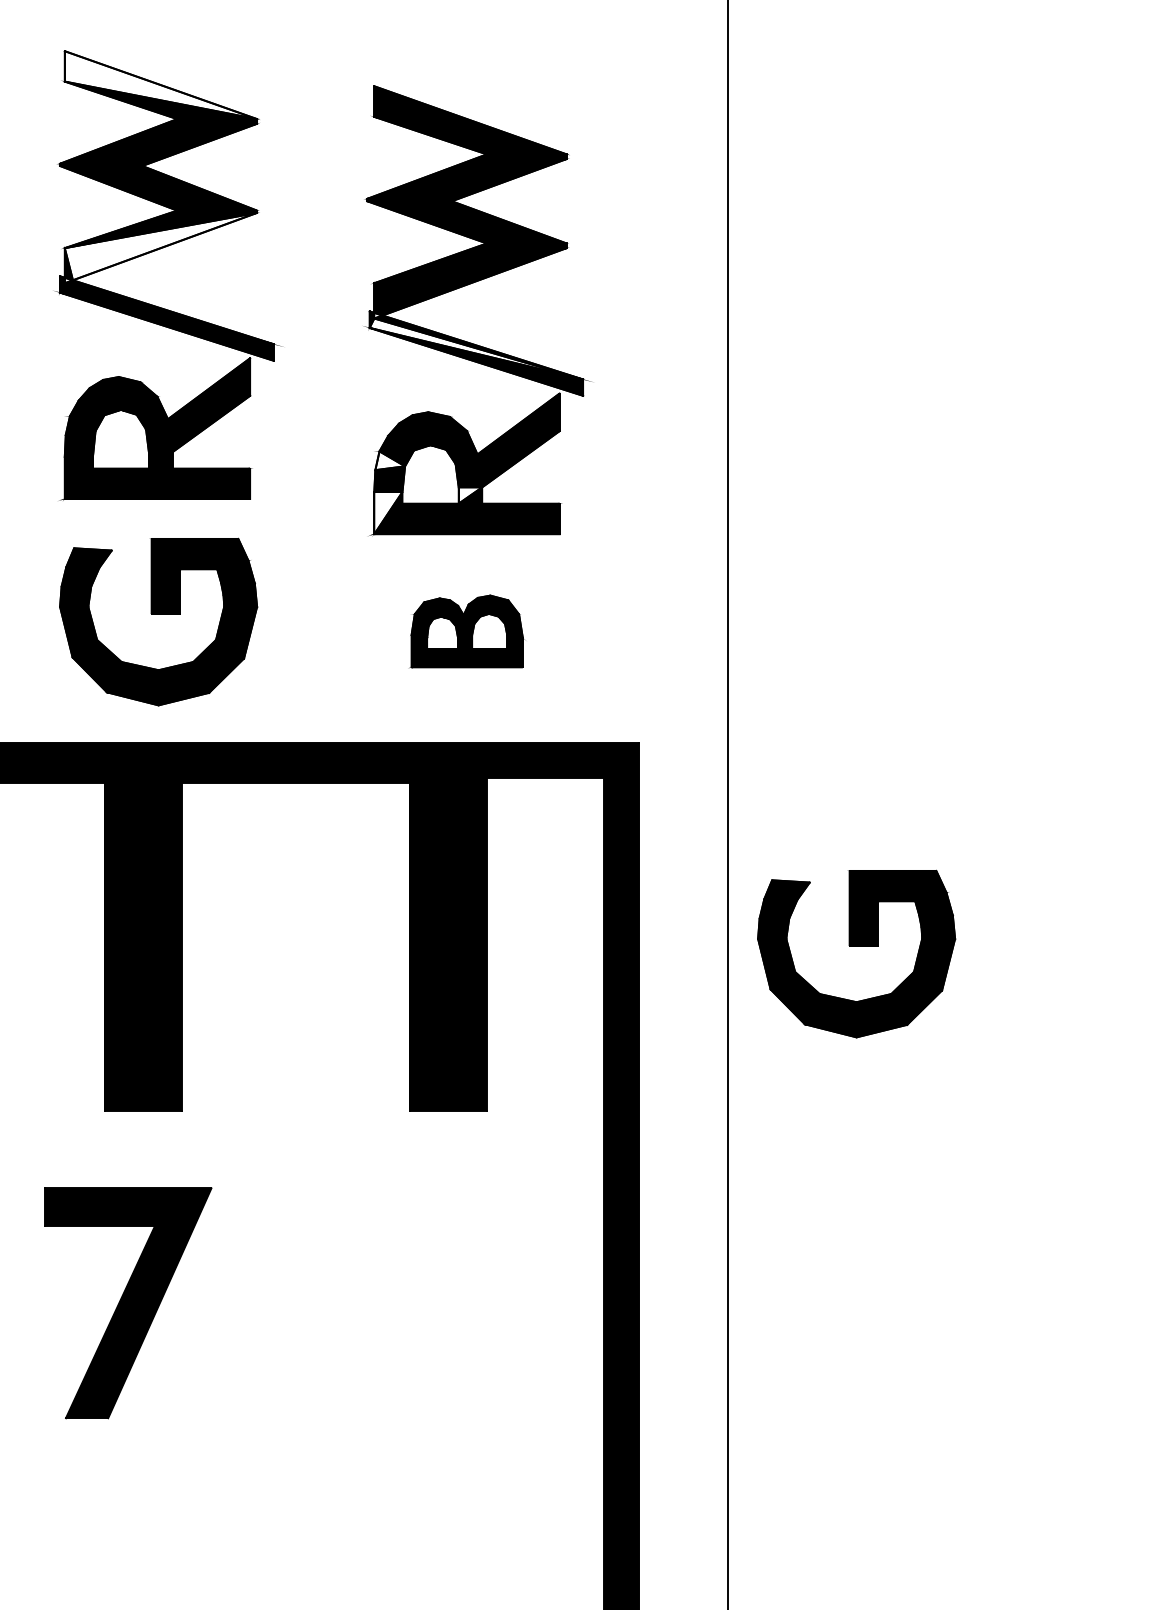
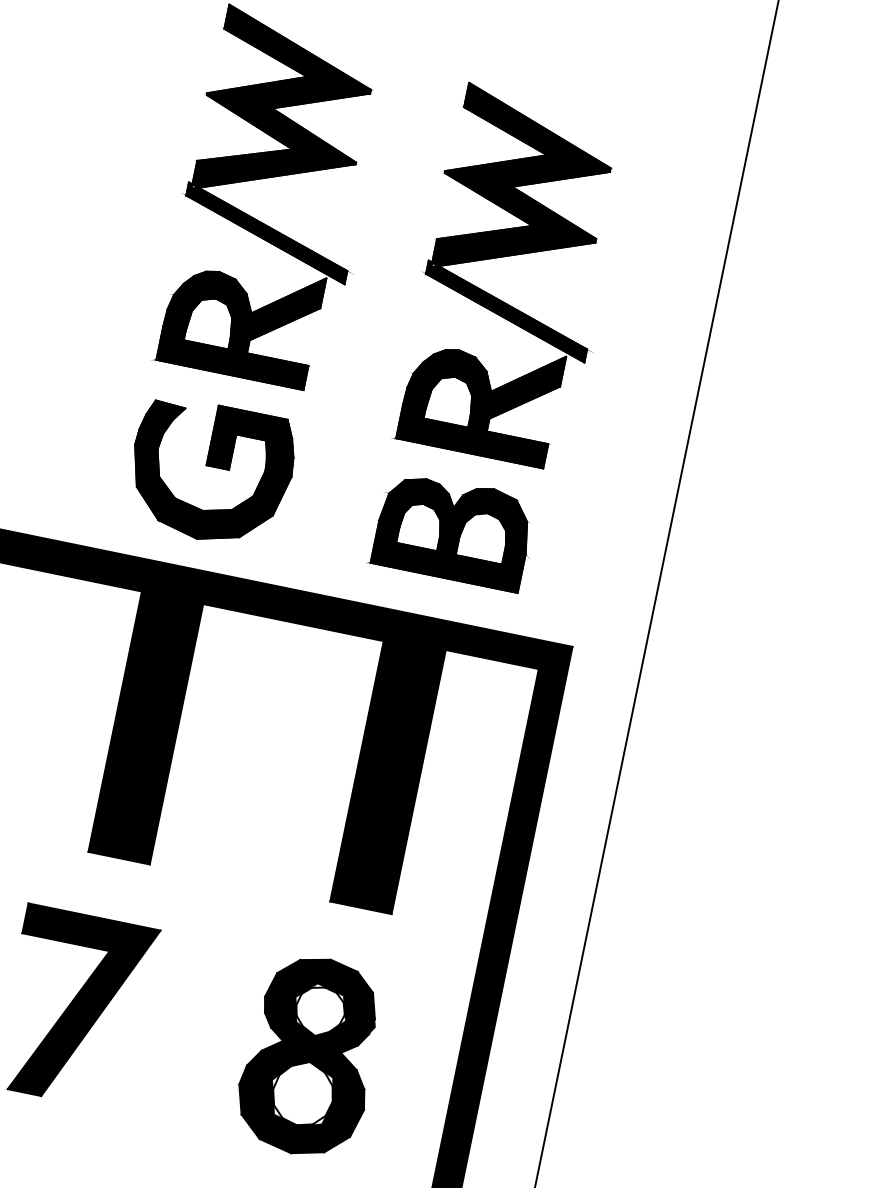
fill: (160, 85) -> (299, 47), added
fill: (160, 246) -> (273, 175), added
fill: (476, 348) -> (507, 307), added
fill: (390, 460) -> (421, 382), added
fill: (470, 495) -> (478, 423), added
fill: (388, 513) -> (410, 424), added
part: (467, 631) -> (454, 530), size x1.67
part: (856, 946) -> (711, 843), removed
part: (423, 1303) -> (309, 1056), added

